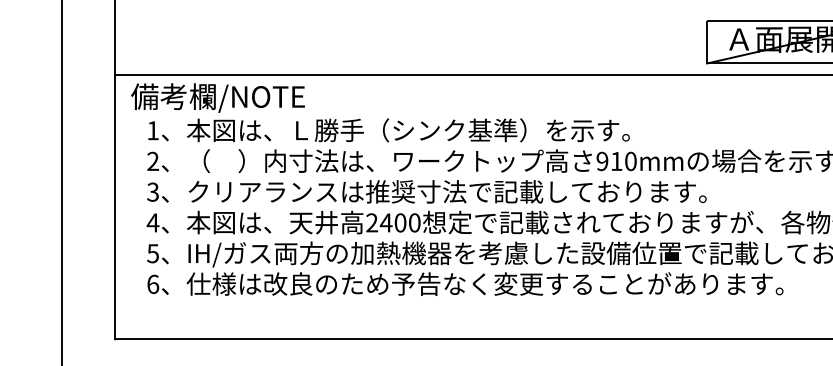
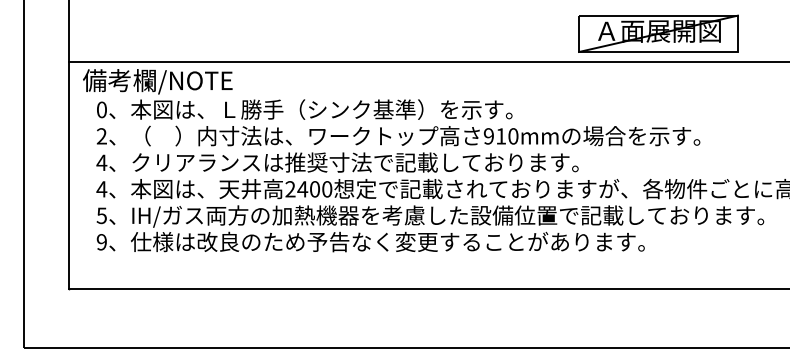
text: (152, 130) -> (101, 109), 1 -> 0
text: (152, 191) -> (101, 162), 3 -> 4
text: (152, 284) -> (101, 242), 6 -> 9

